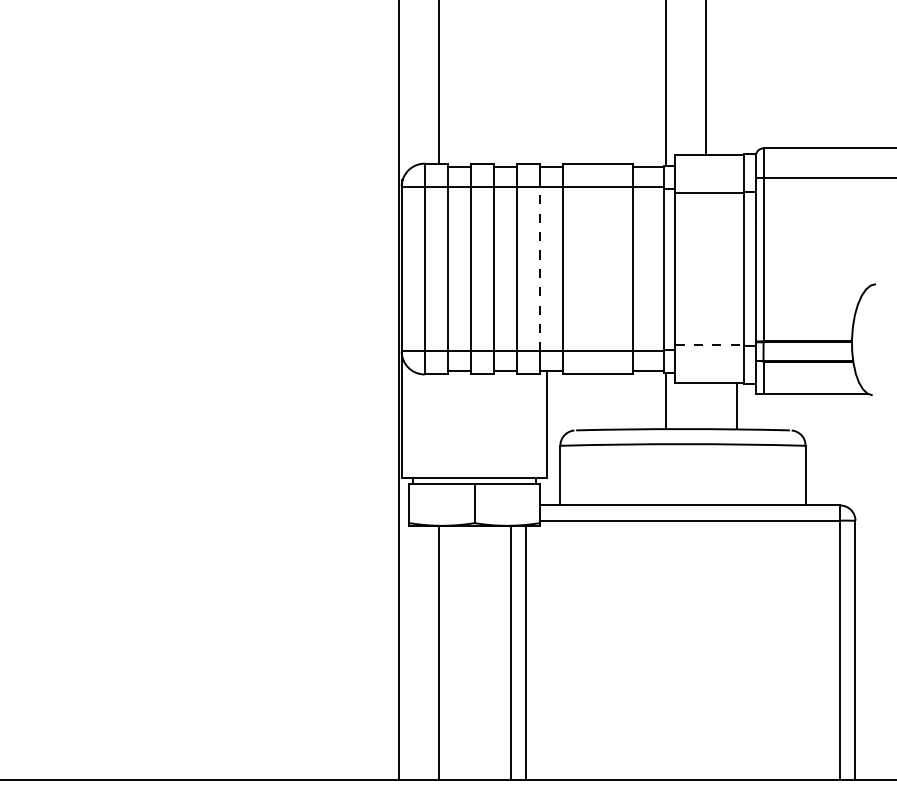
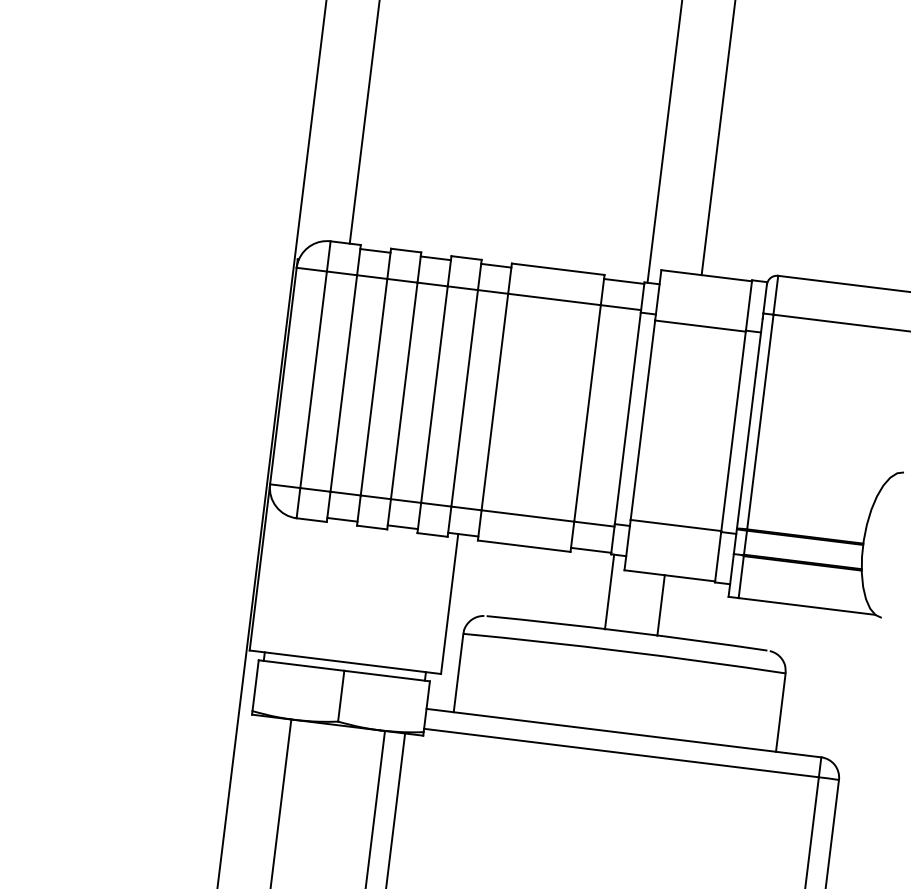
line: (539, 268) -> (464, 397), dashed -> solid
line: (710, 344) -> (676, 524), dashed -> solid
line: (737, 406) -> (661, 605), moved

